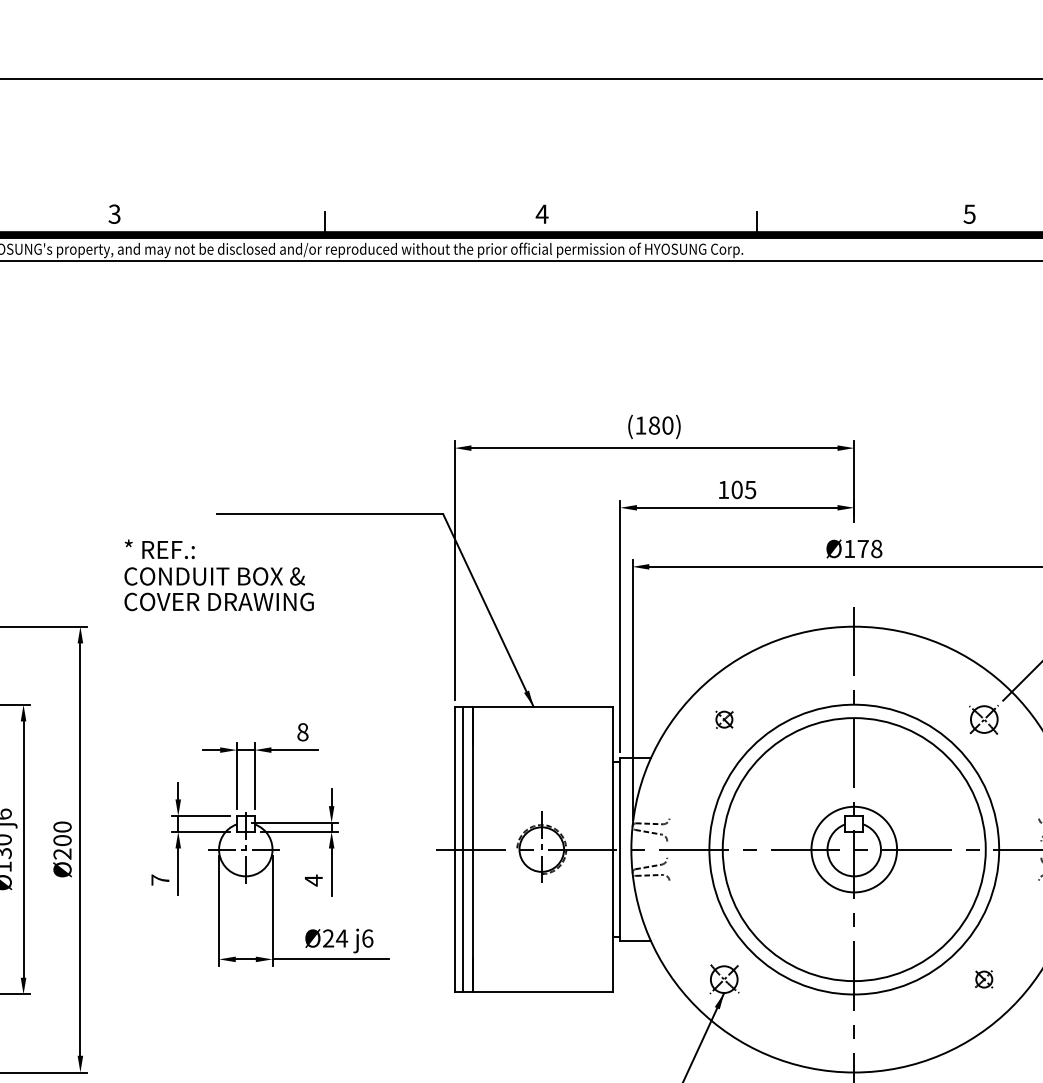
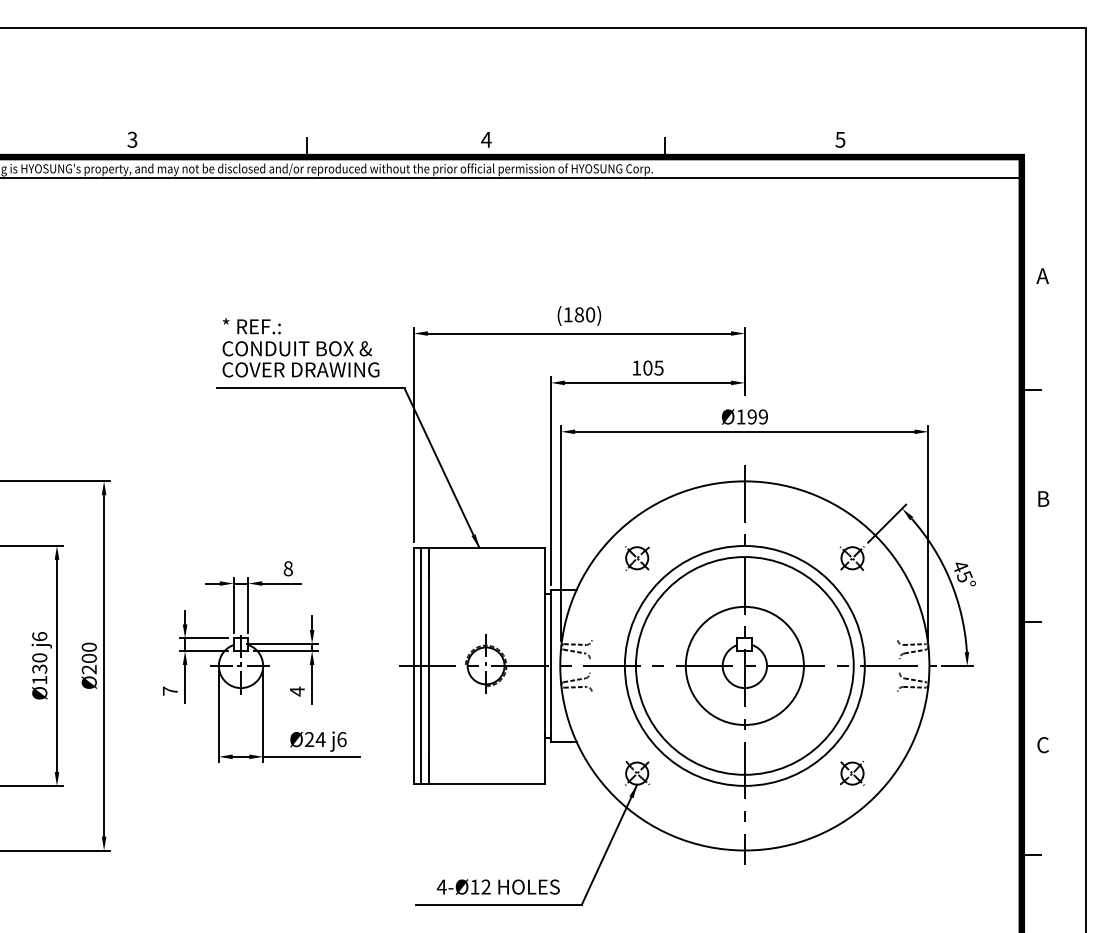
text: (869, 548) -> (757, 416), Ø178 -> Ø199
text: (218, 574) -> (300, 347), moved
part: (724, 719) -> (637, 558), size x1.67
circle: (853, 849) -> (744, 665), size x1.67
part: (984, 979) -> (852, 773), size x1.67

